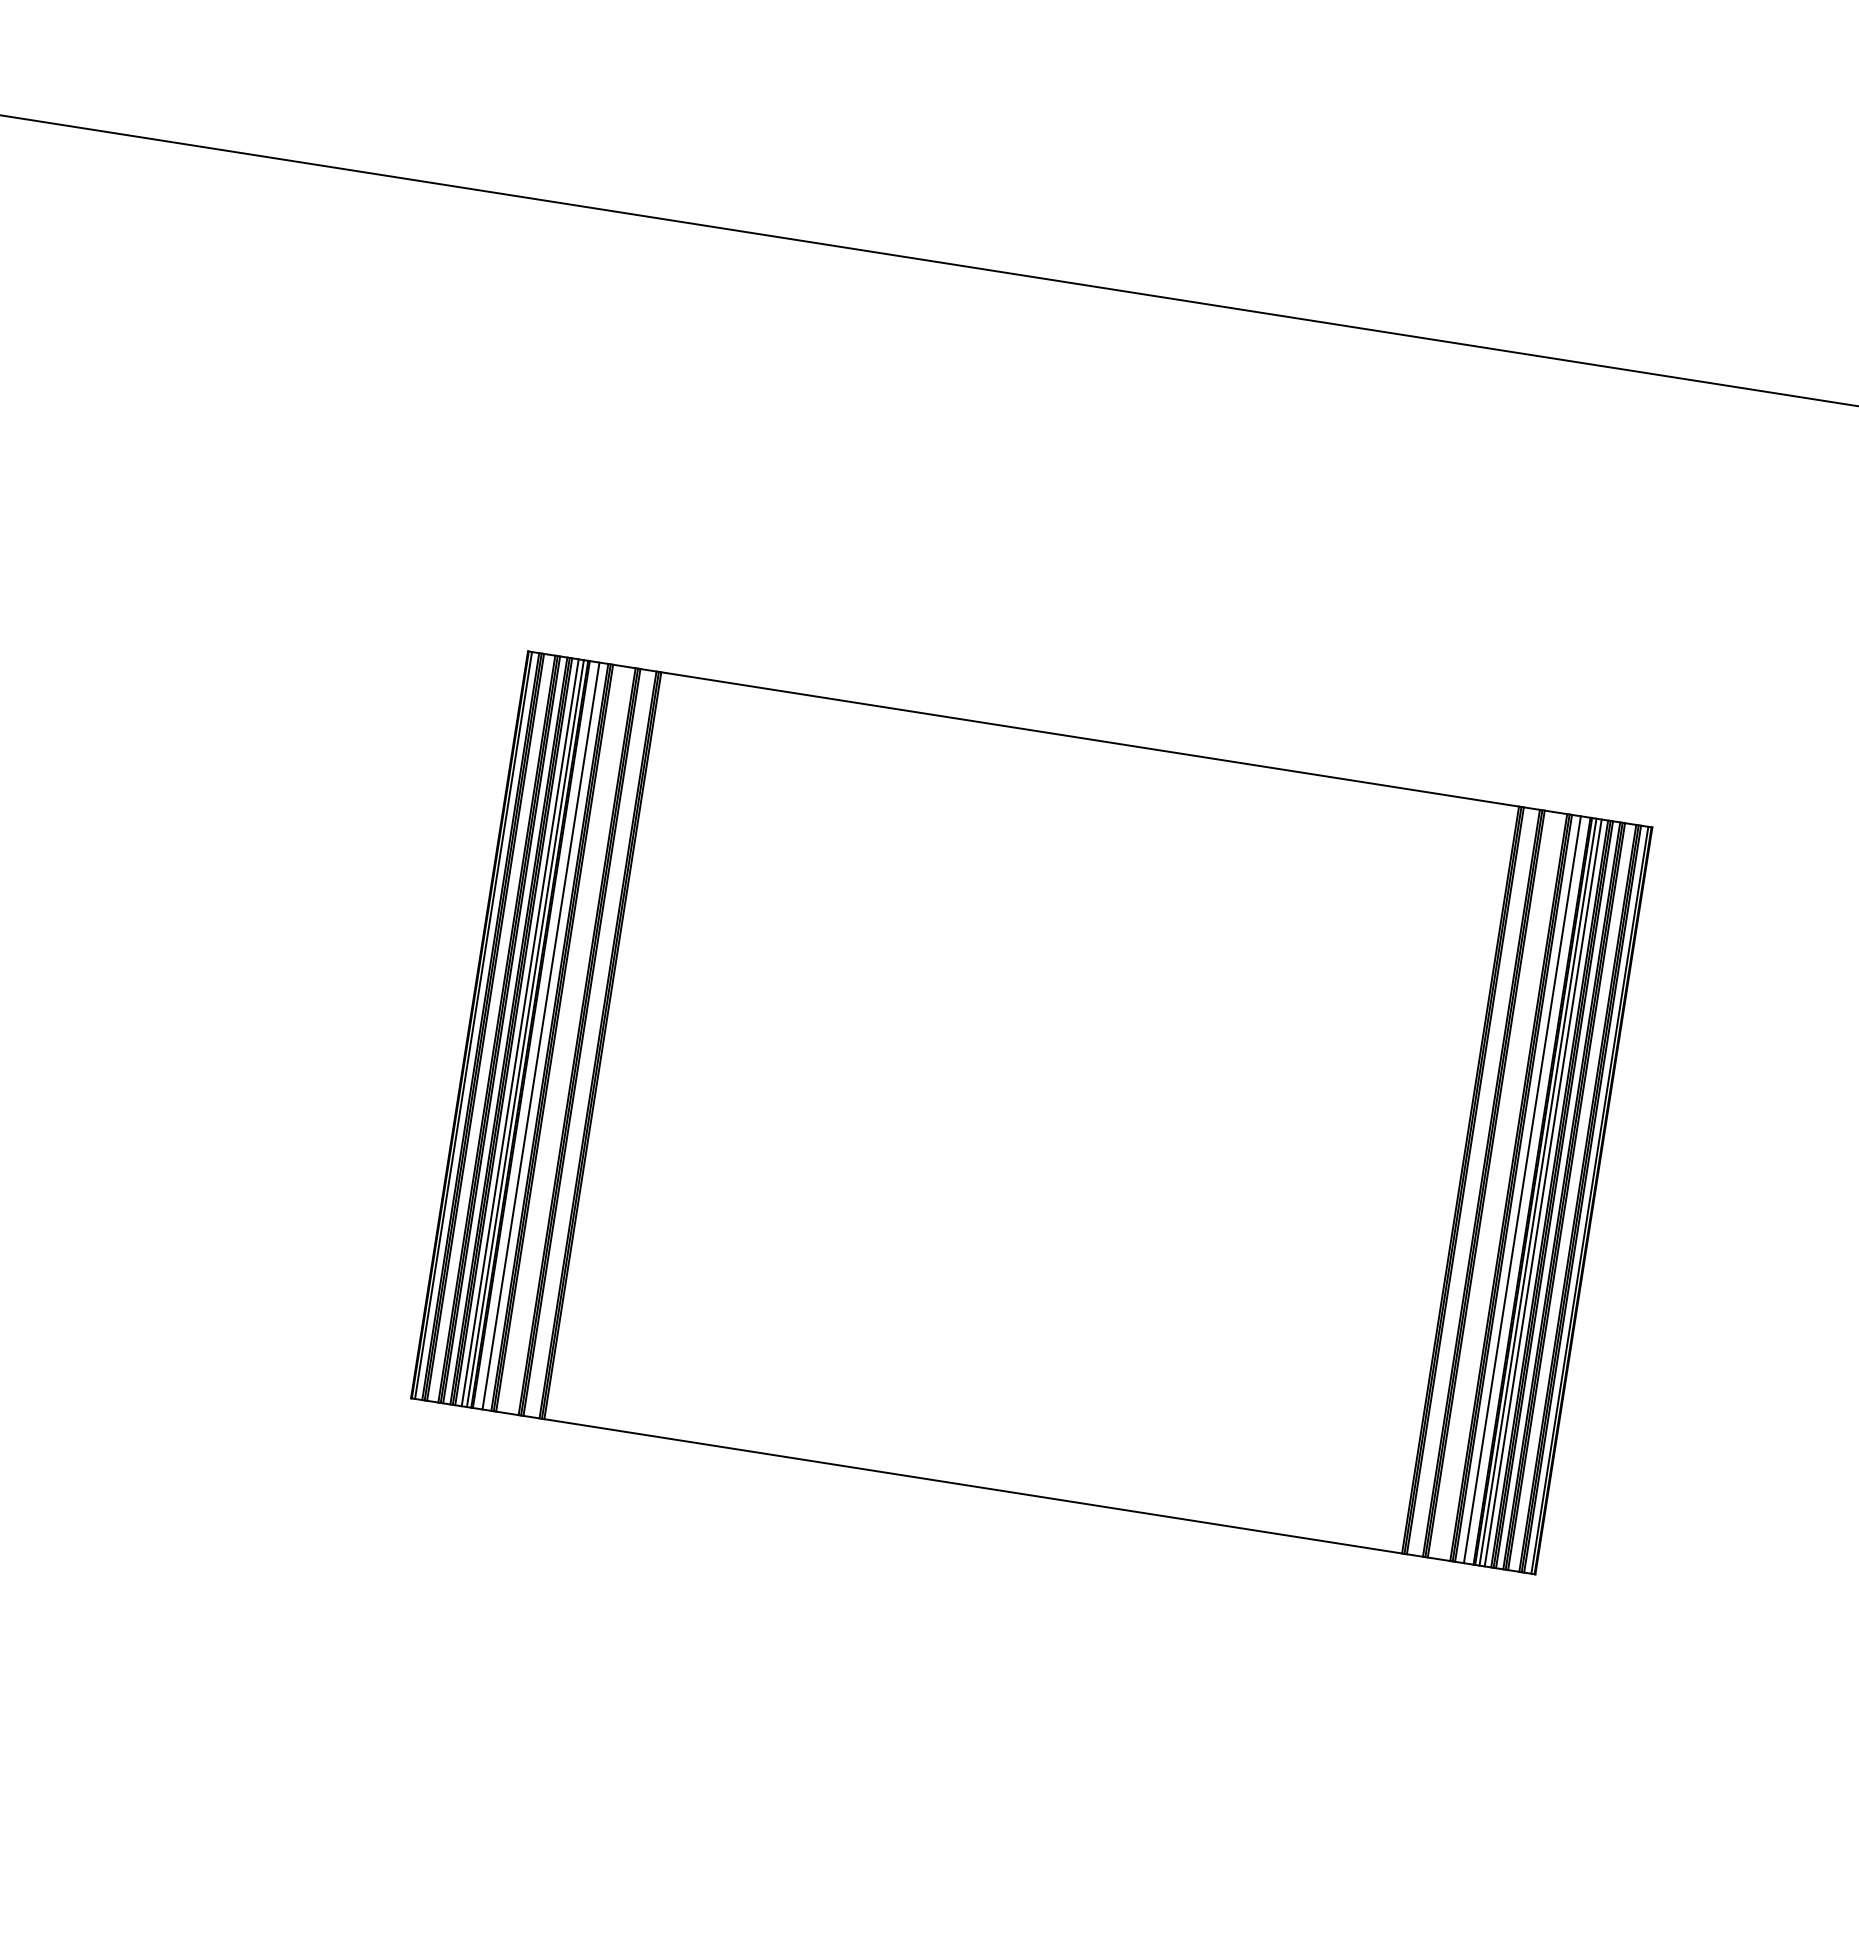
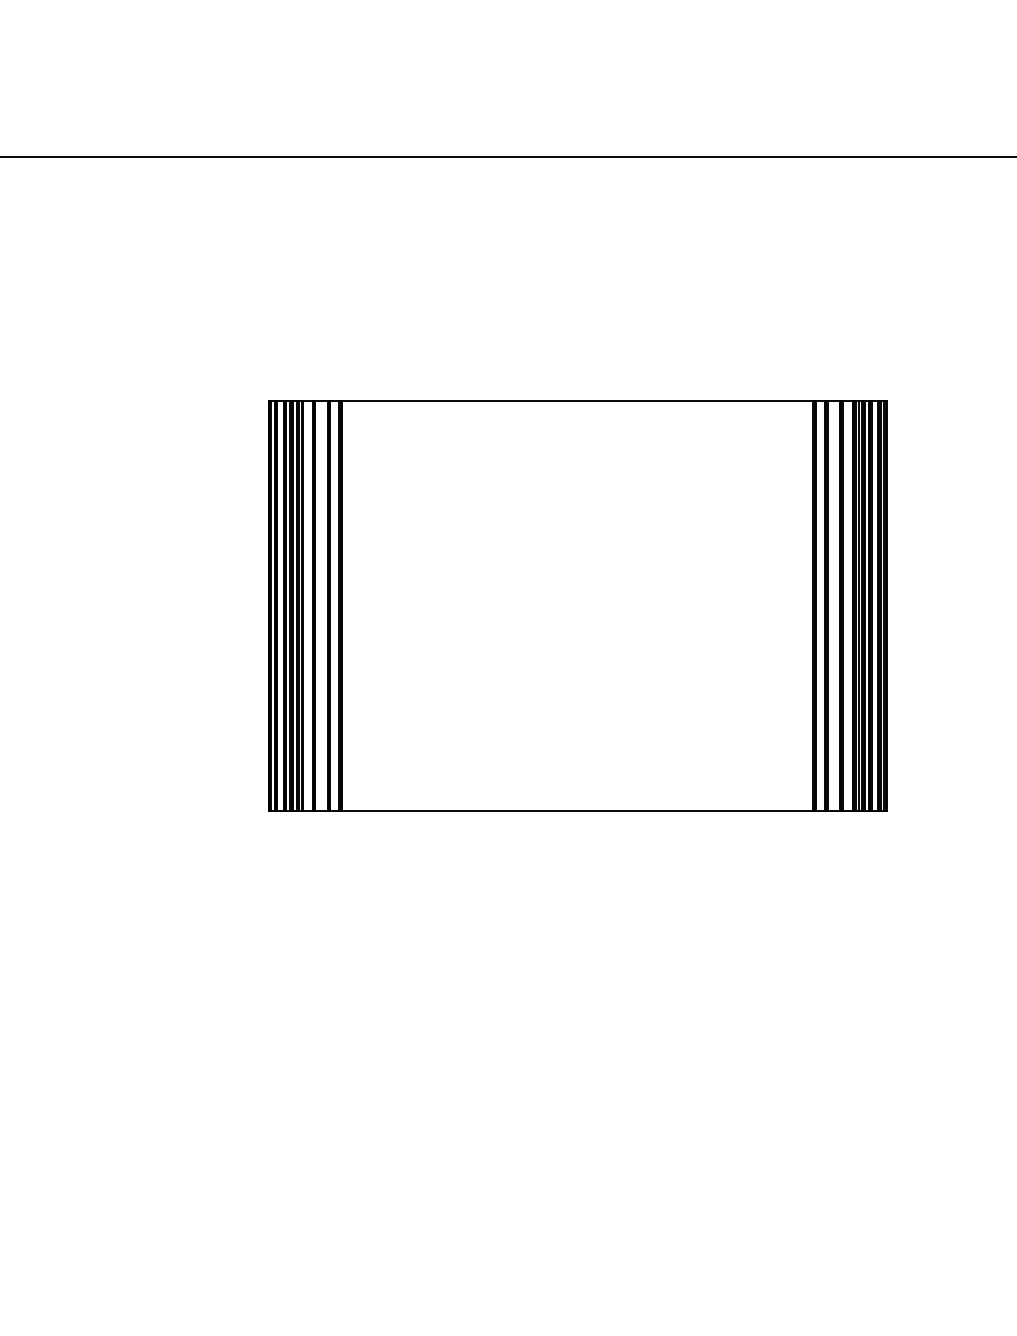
line: (540, 1035) -> (307, 605), removed
line: (1522, 1189) -> (847, 605), removed

